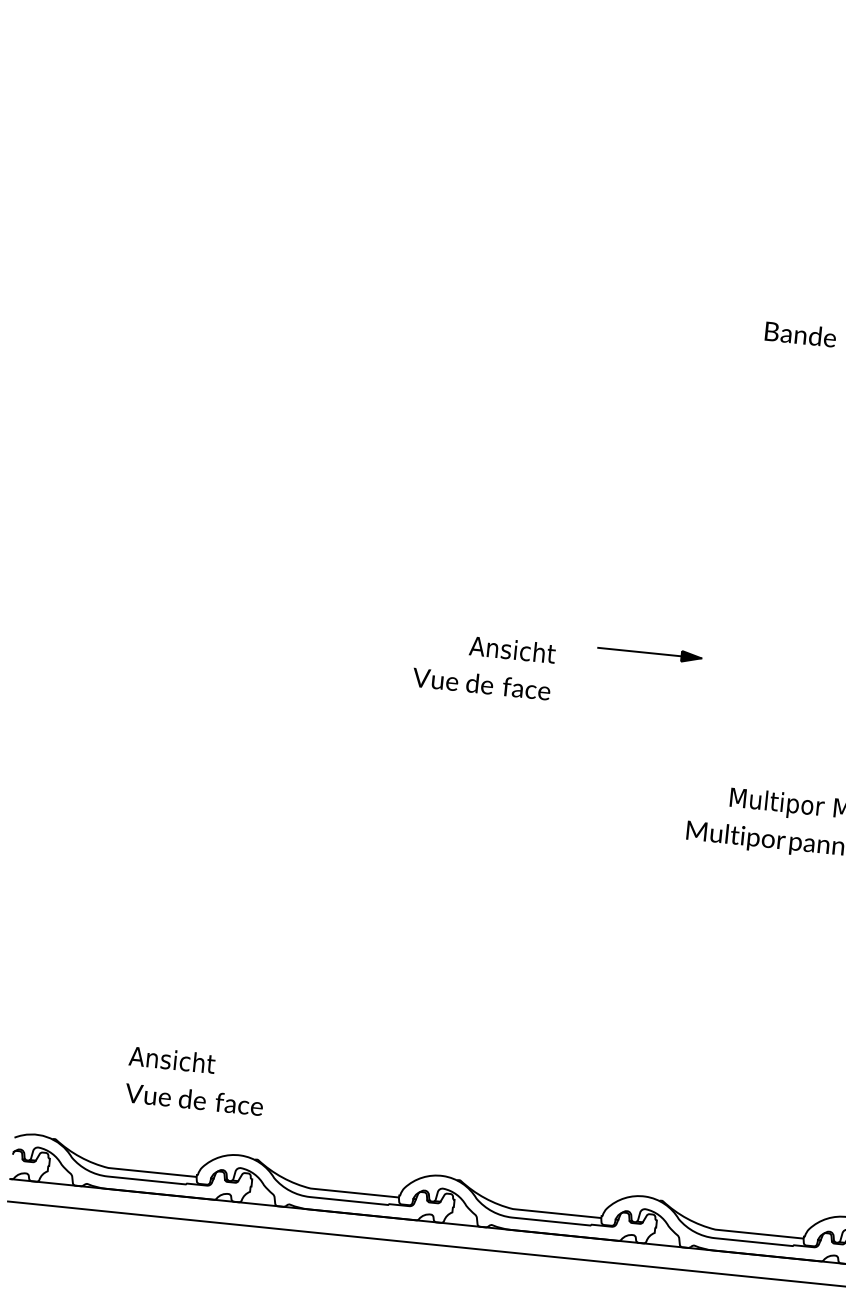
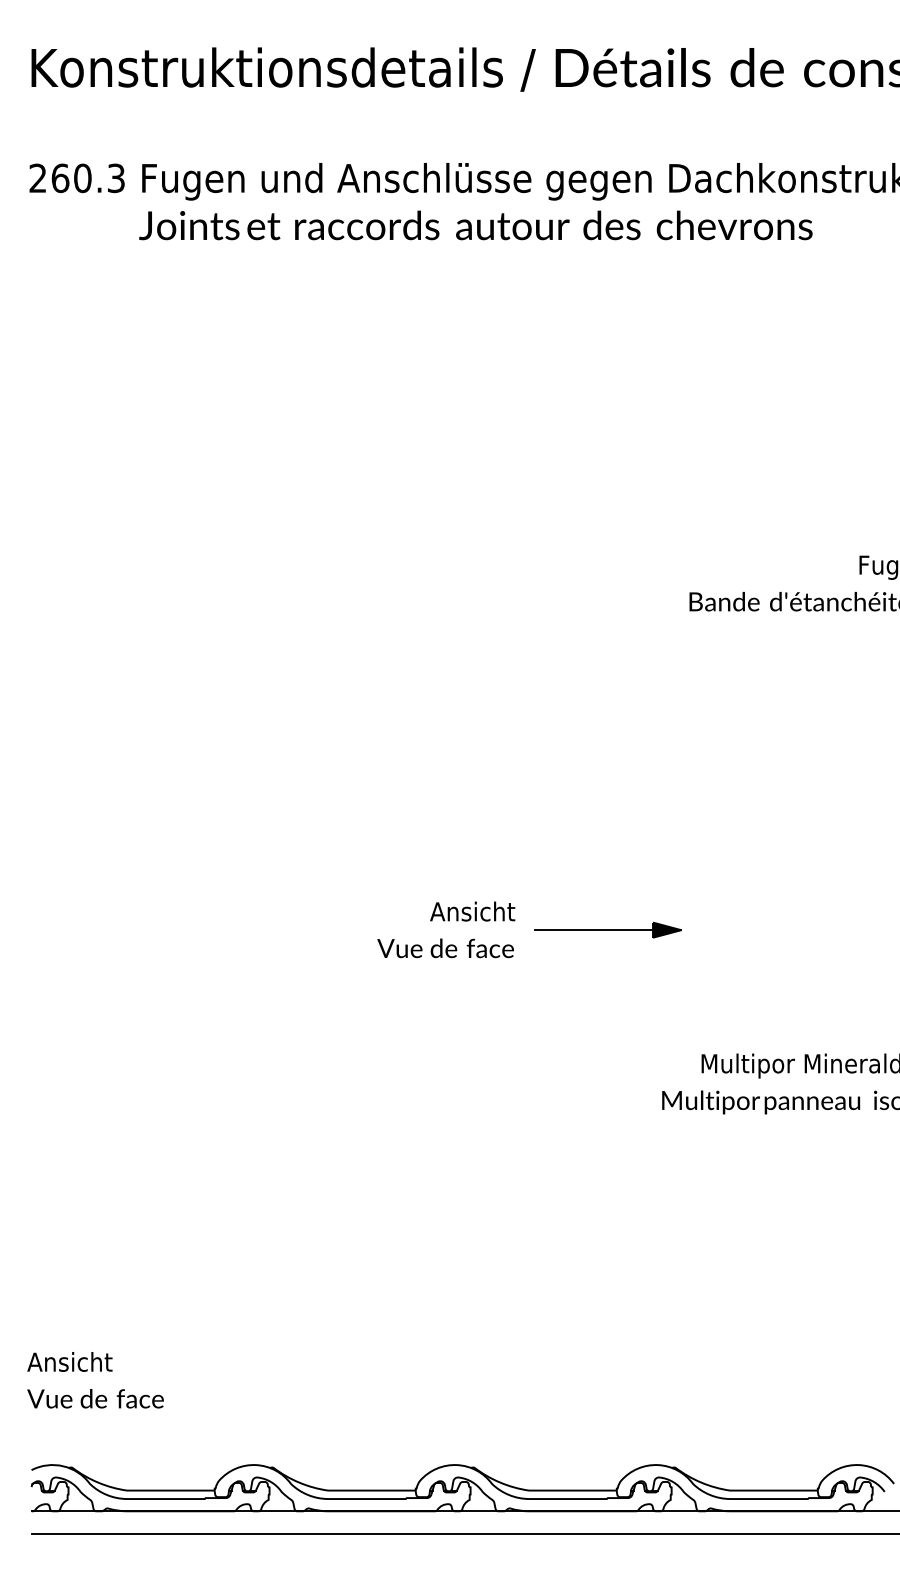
part: (649, 652) -> (607, 929), size x1.43
text: (484, 665) -> (446, 929), moved
text: (196, 1081) -> (95, 1380), moved

